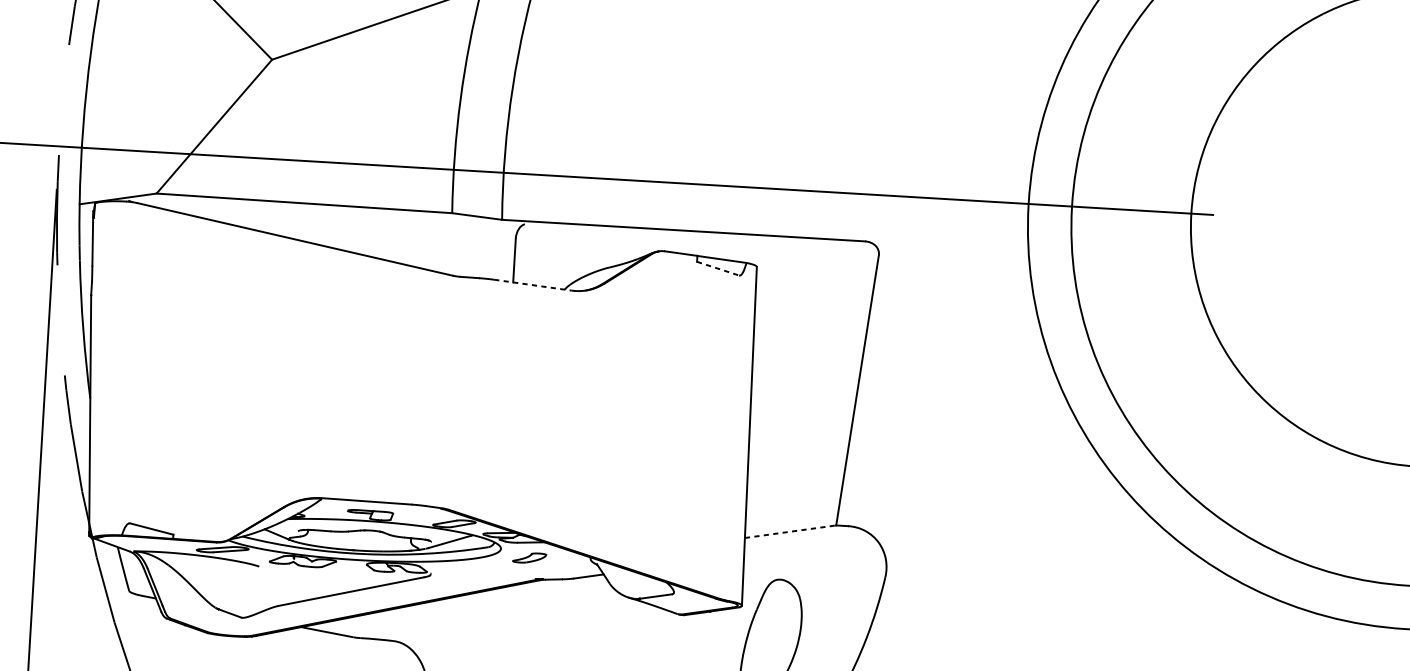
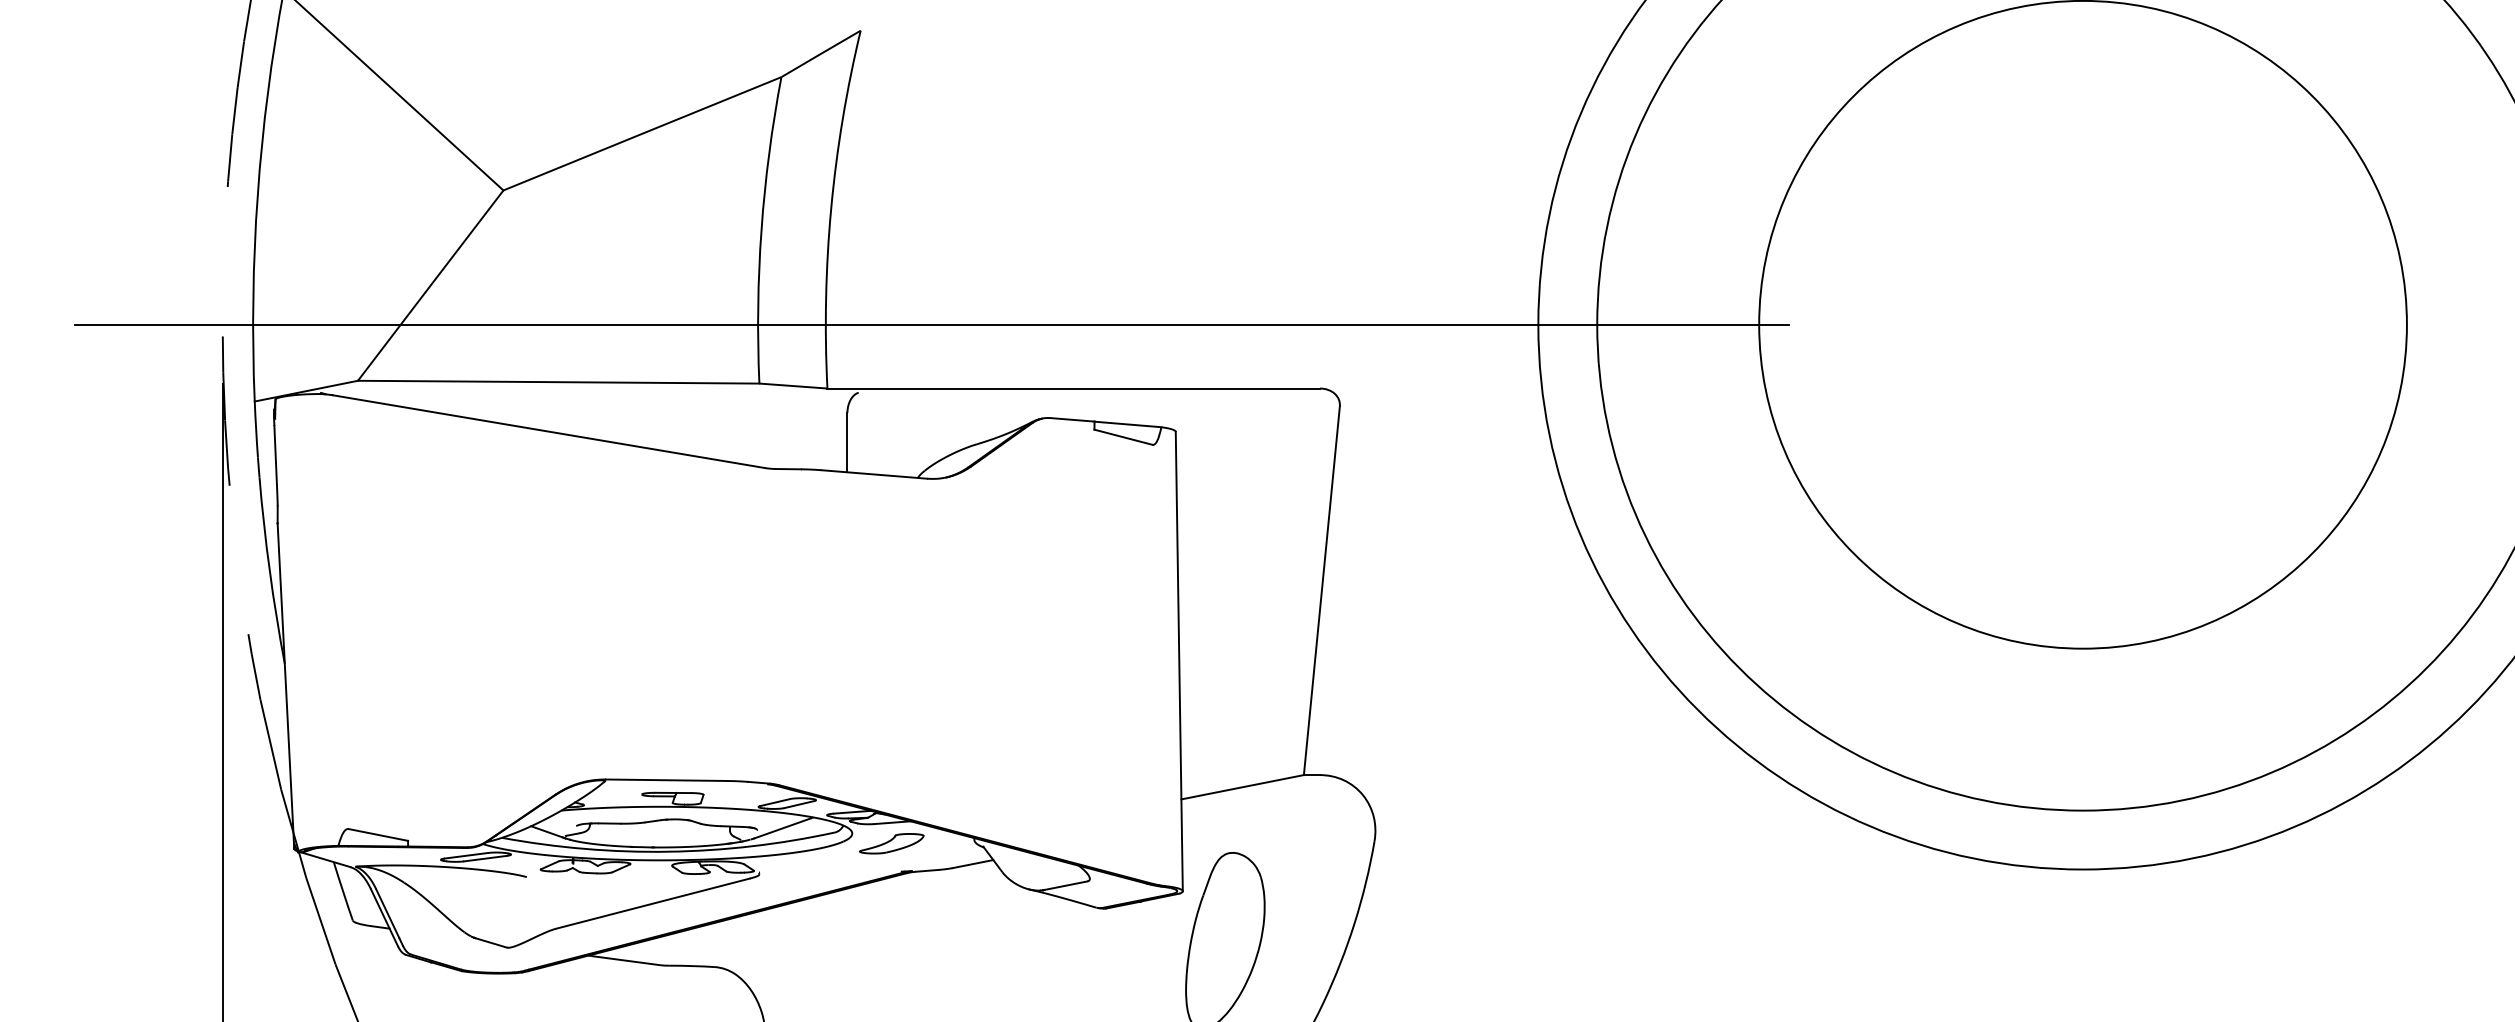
line: (718, 268) -> (1123, 437), dashed -> solid
line: (533, 285) -> (874, 474), dashed -> solid
line: (791, 531) -> (1243, 787), dashed -> solid
part: (529, 557) -> (891, 843), size x1.43

